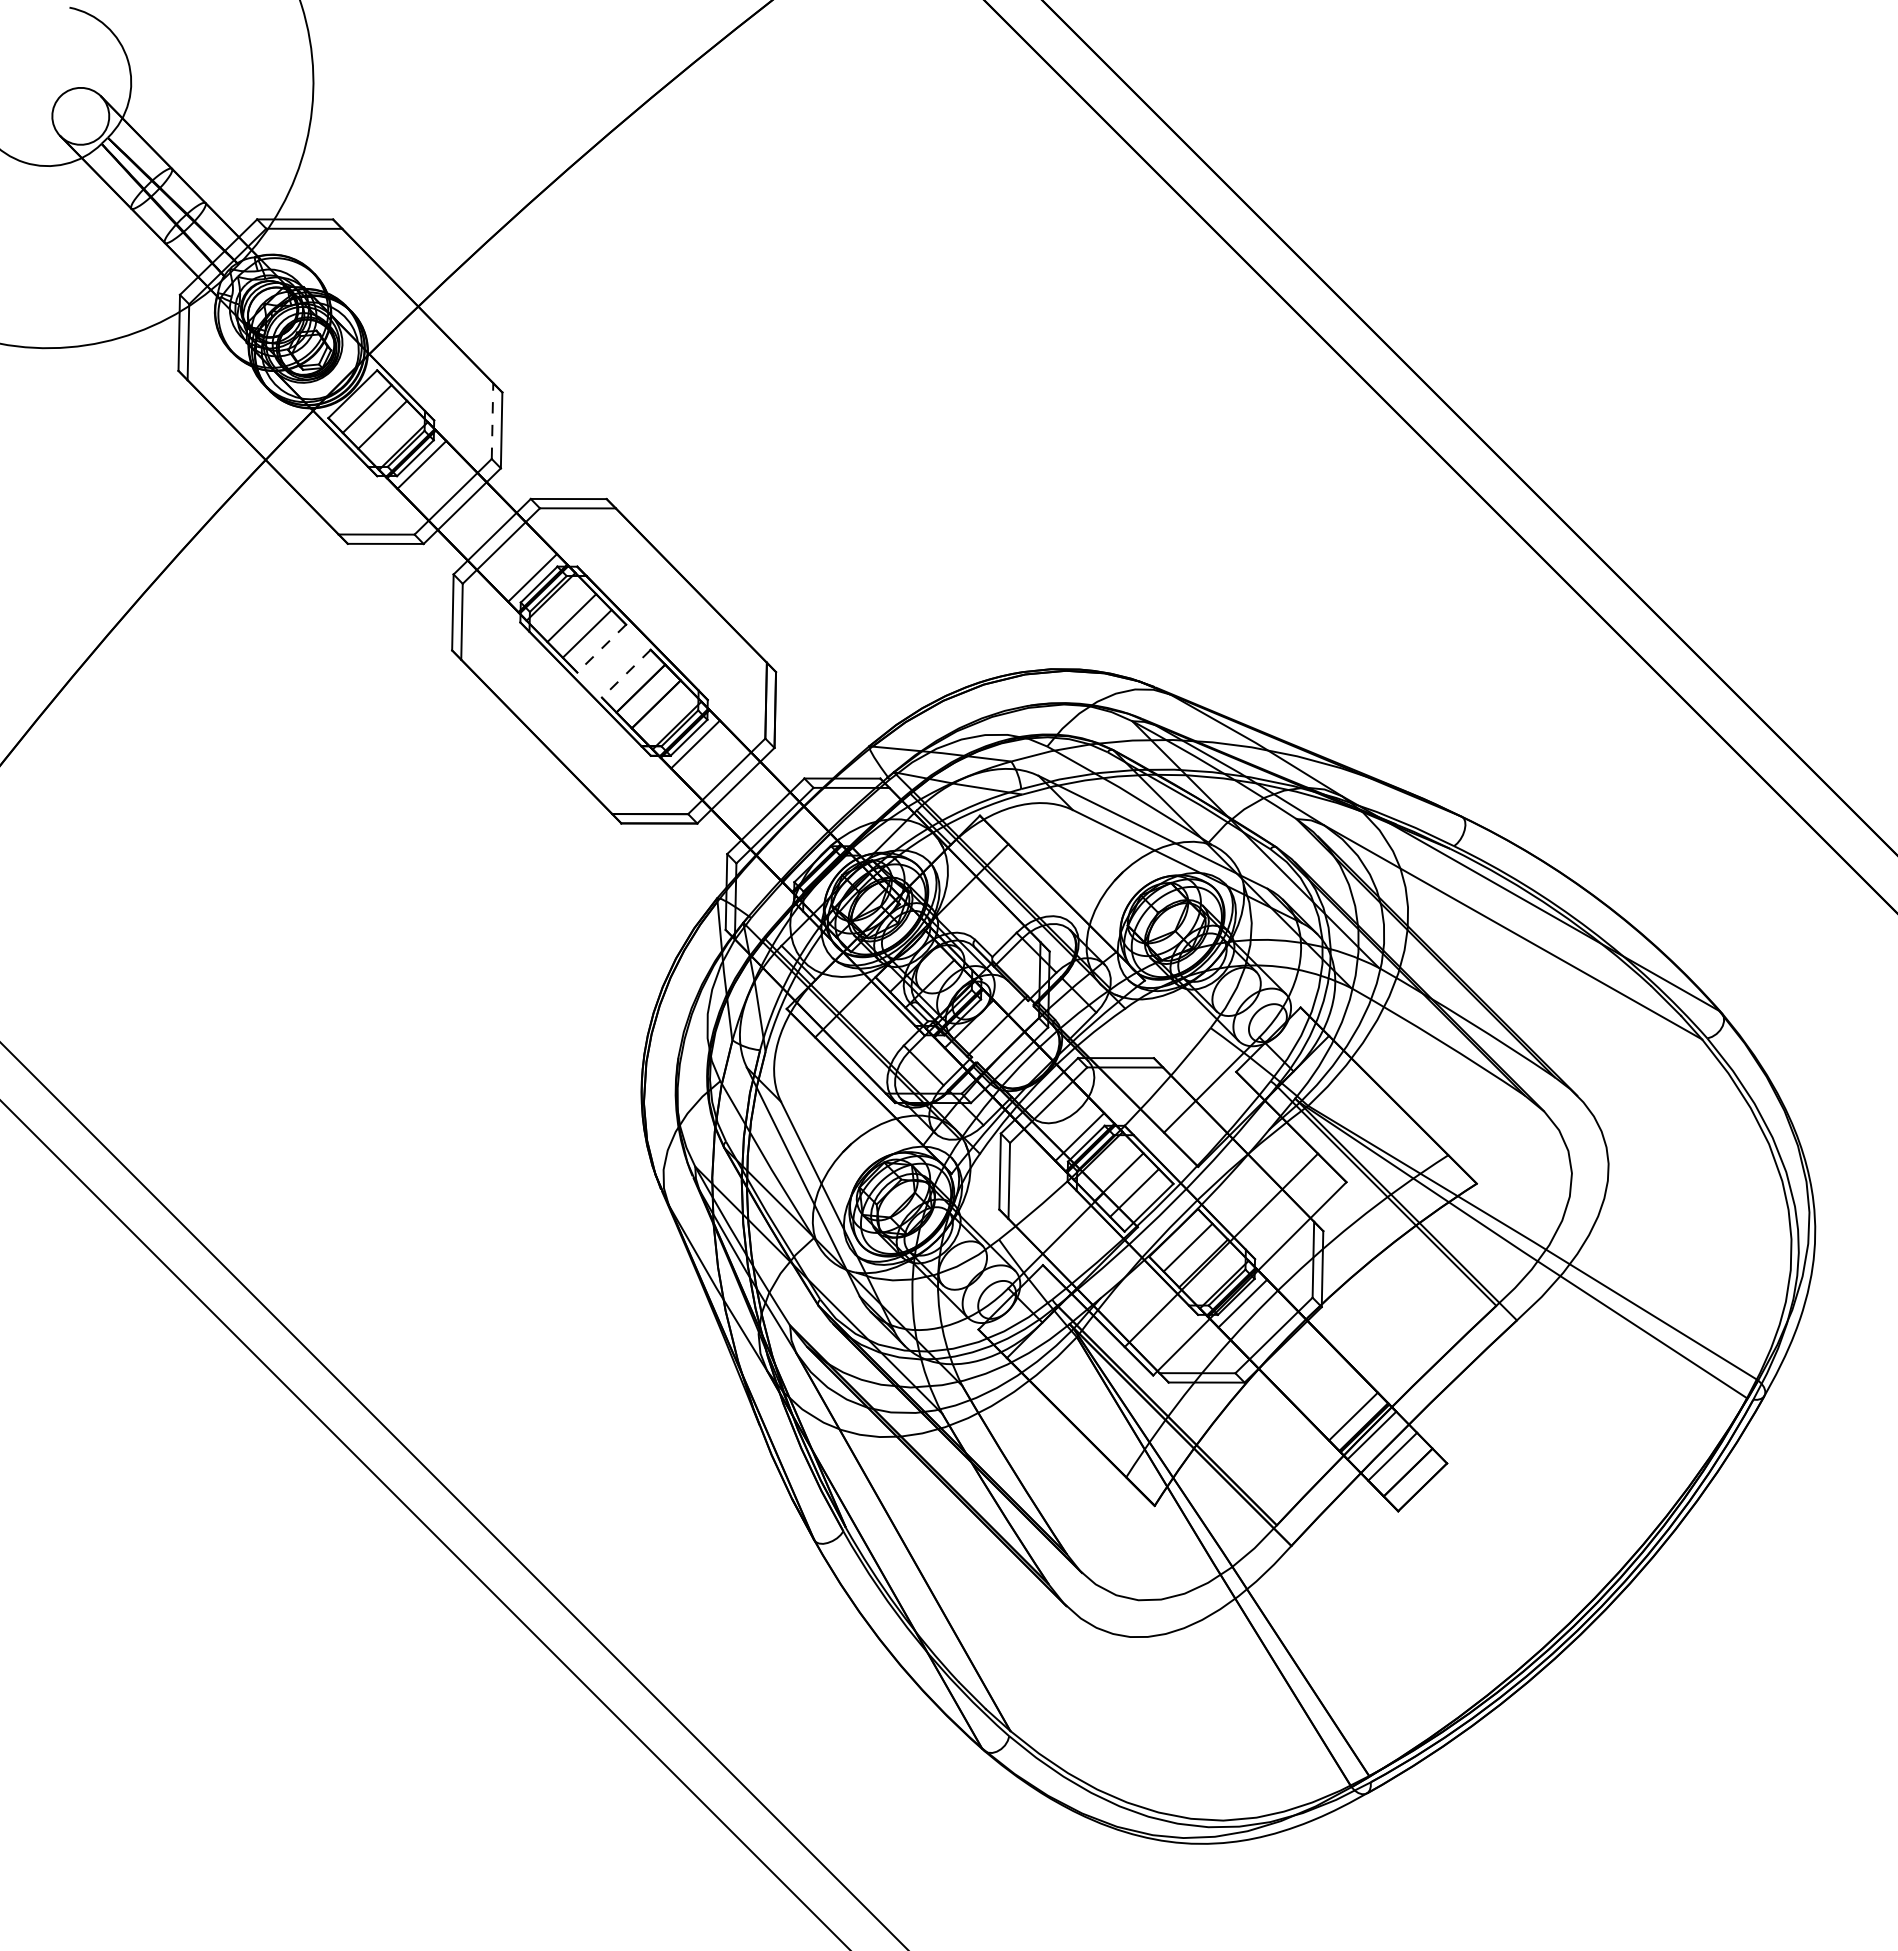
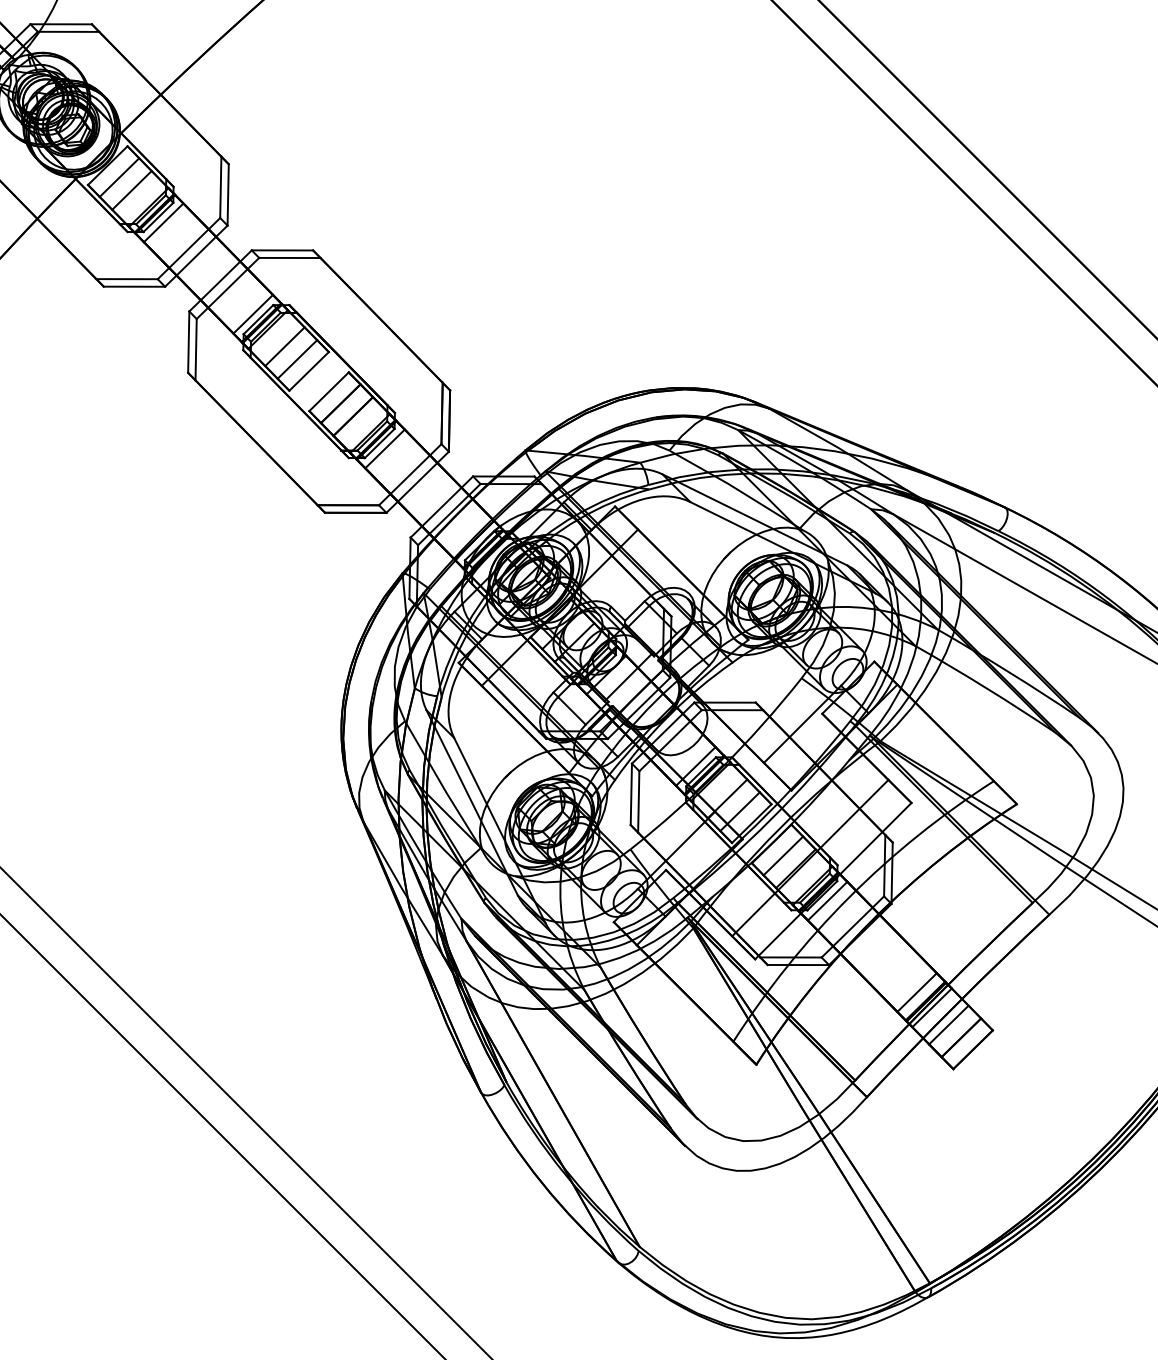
line: (492, 421) -> (220, 187), dashed -> solid
line: (601, 648) -> (308, 371), dashed -> solid
line: (626, 674) -> (329, 392), dashed -> solid

